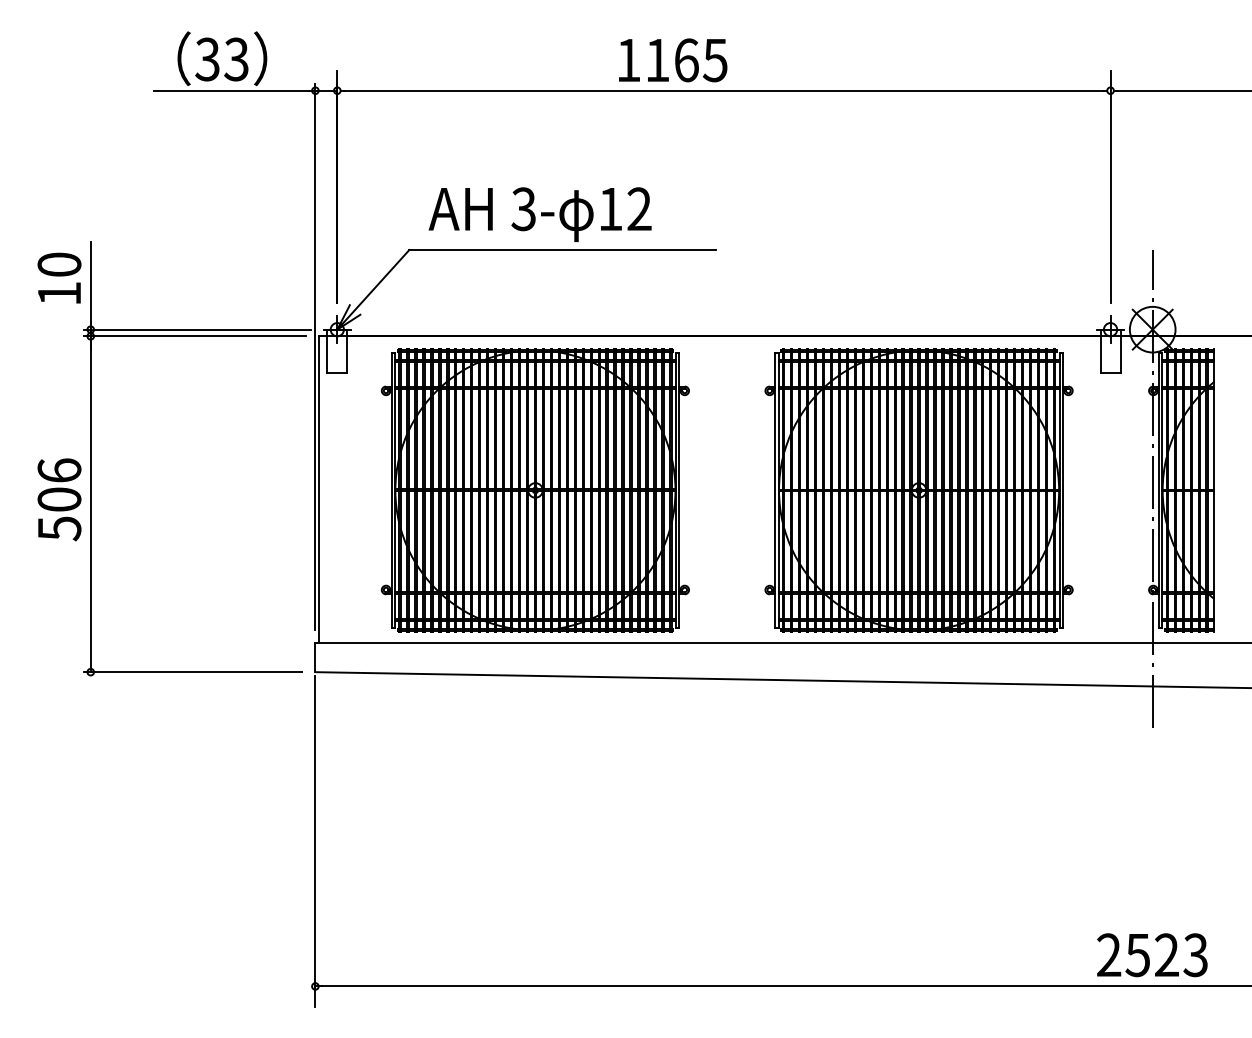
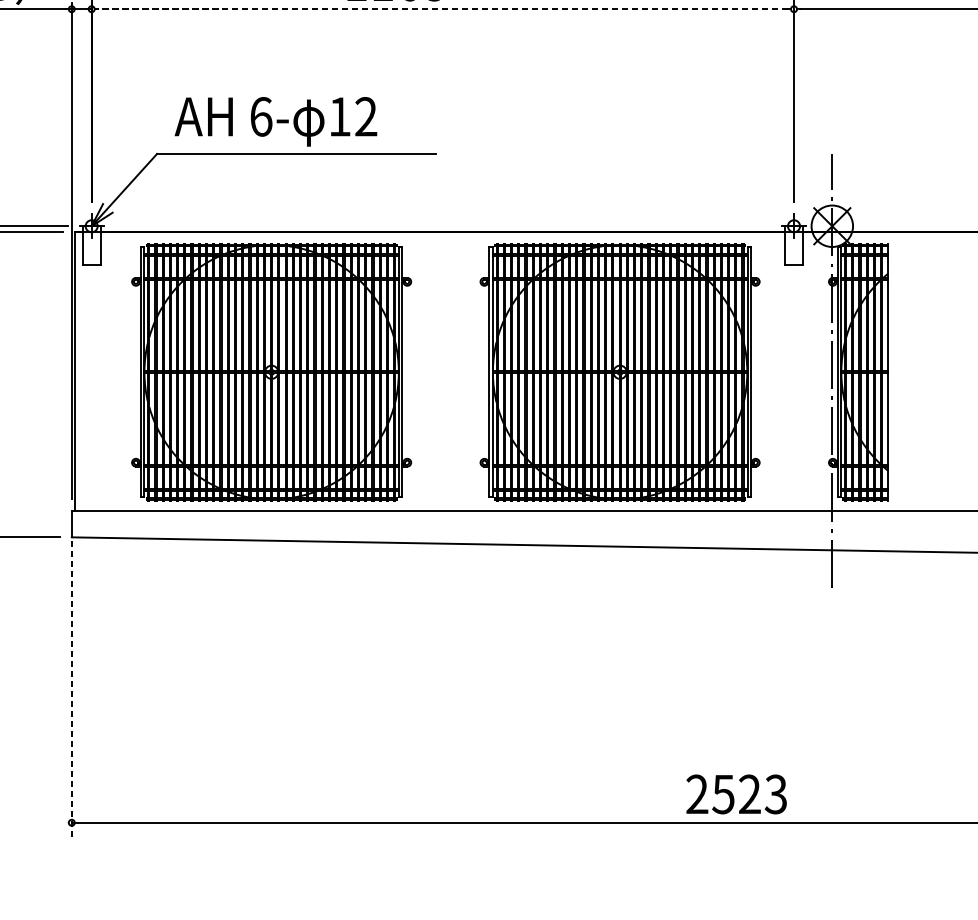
line: (723, 90) -> (442, 9), solid -> dashed
text: (523, 209) -> (260, 117), 3- -> 6-
line: (315, 841) -> (71, 691), solid -> dashed
text: (1152, 955) -> (736, 794), moved

